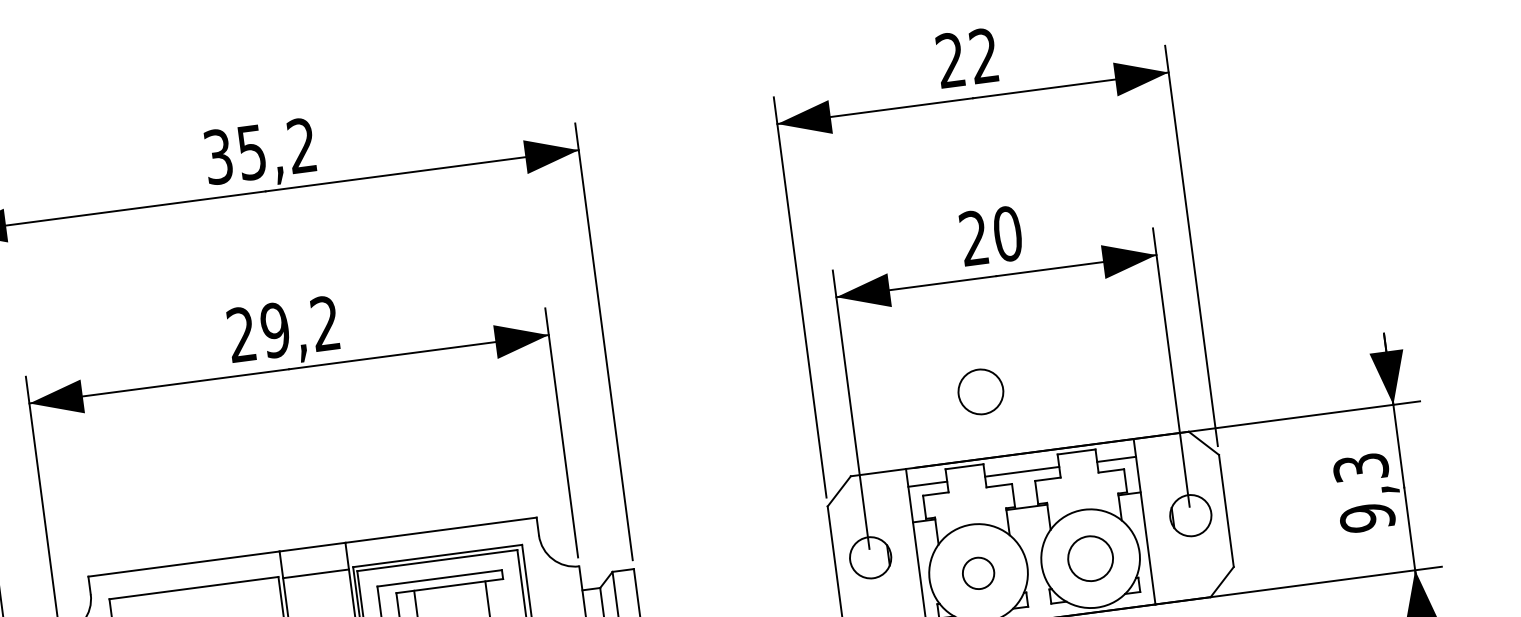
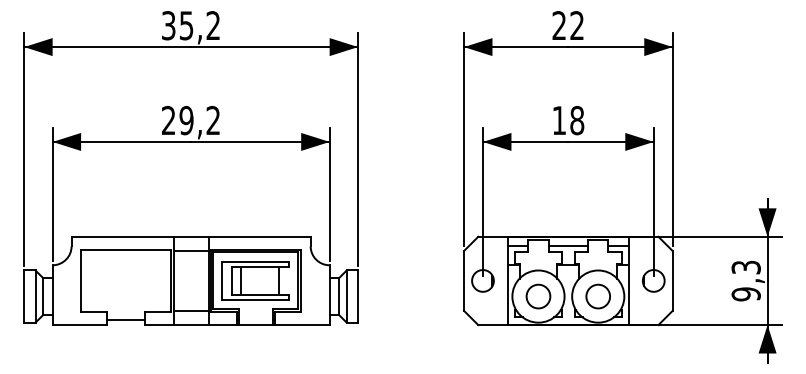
text: (991, 234) -> (568, 119), 20 -> 18
circle: (979, 391) -> (551, 201), removed
circle: (978, 573) -> (538, 296), size x1.43

